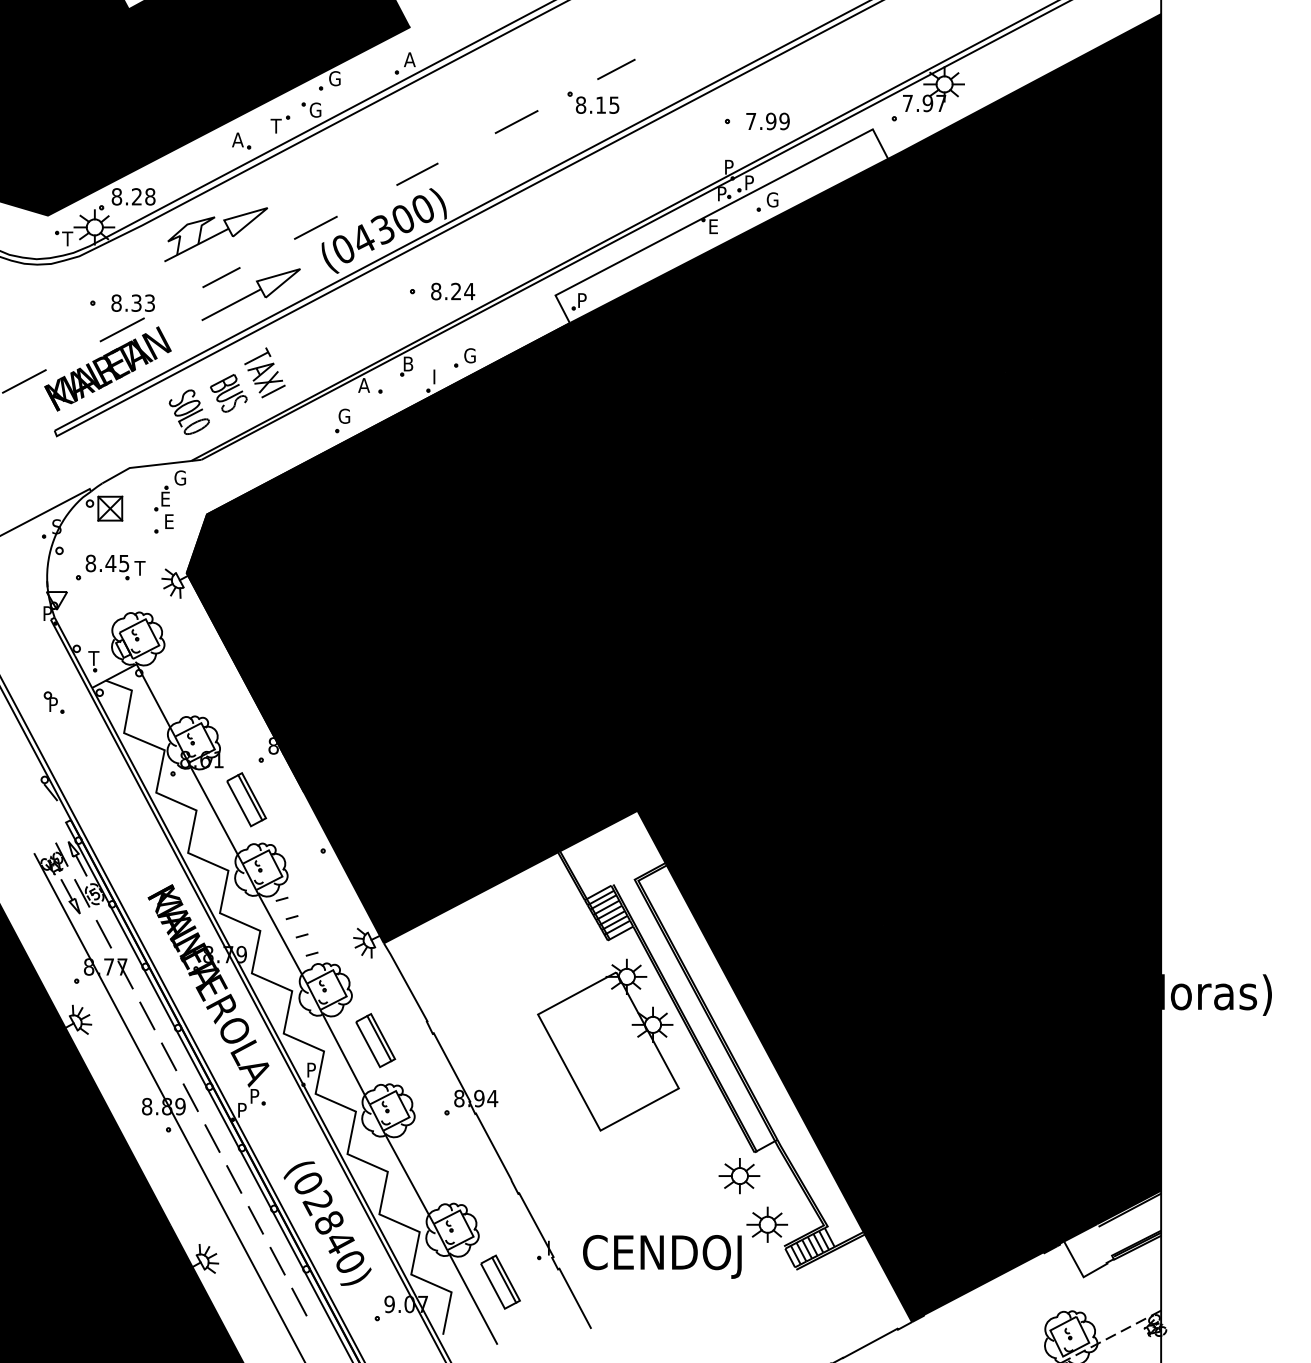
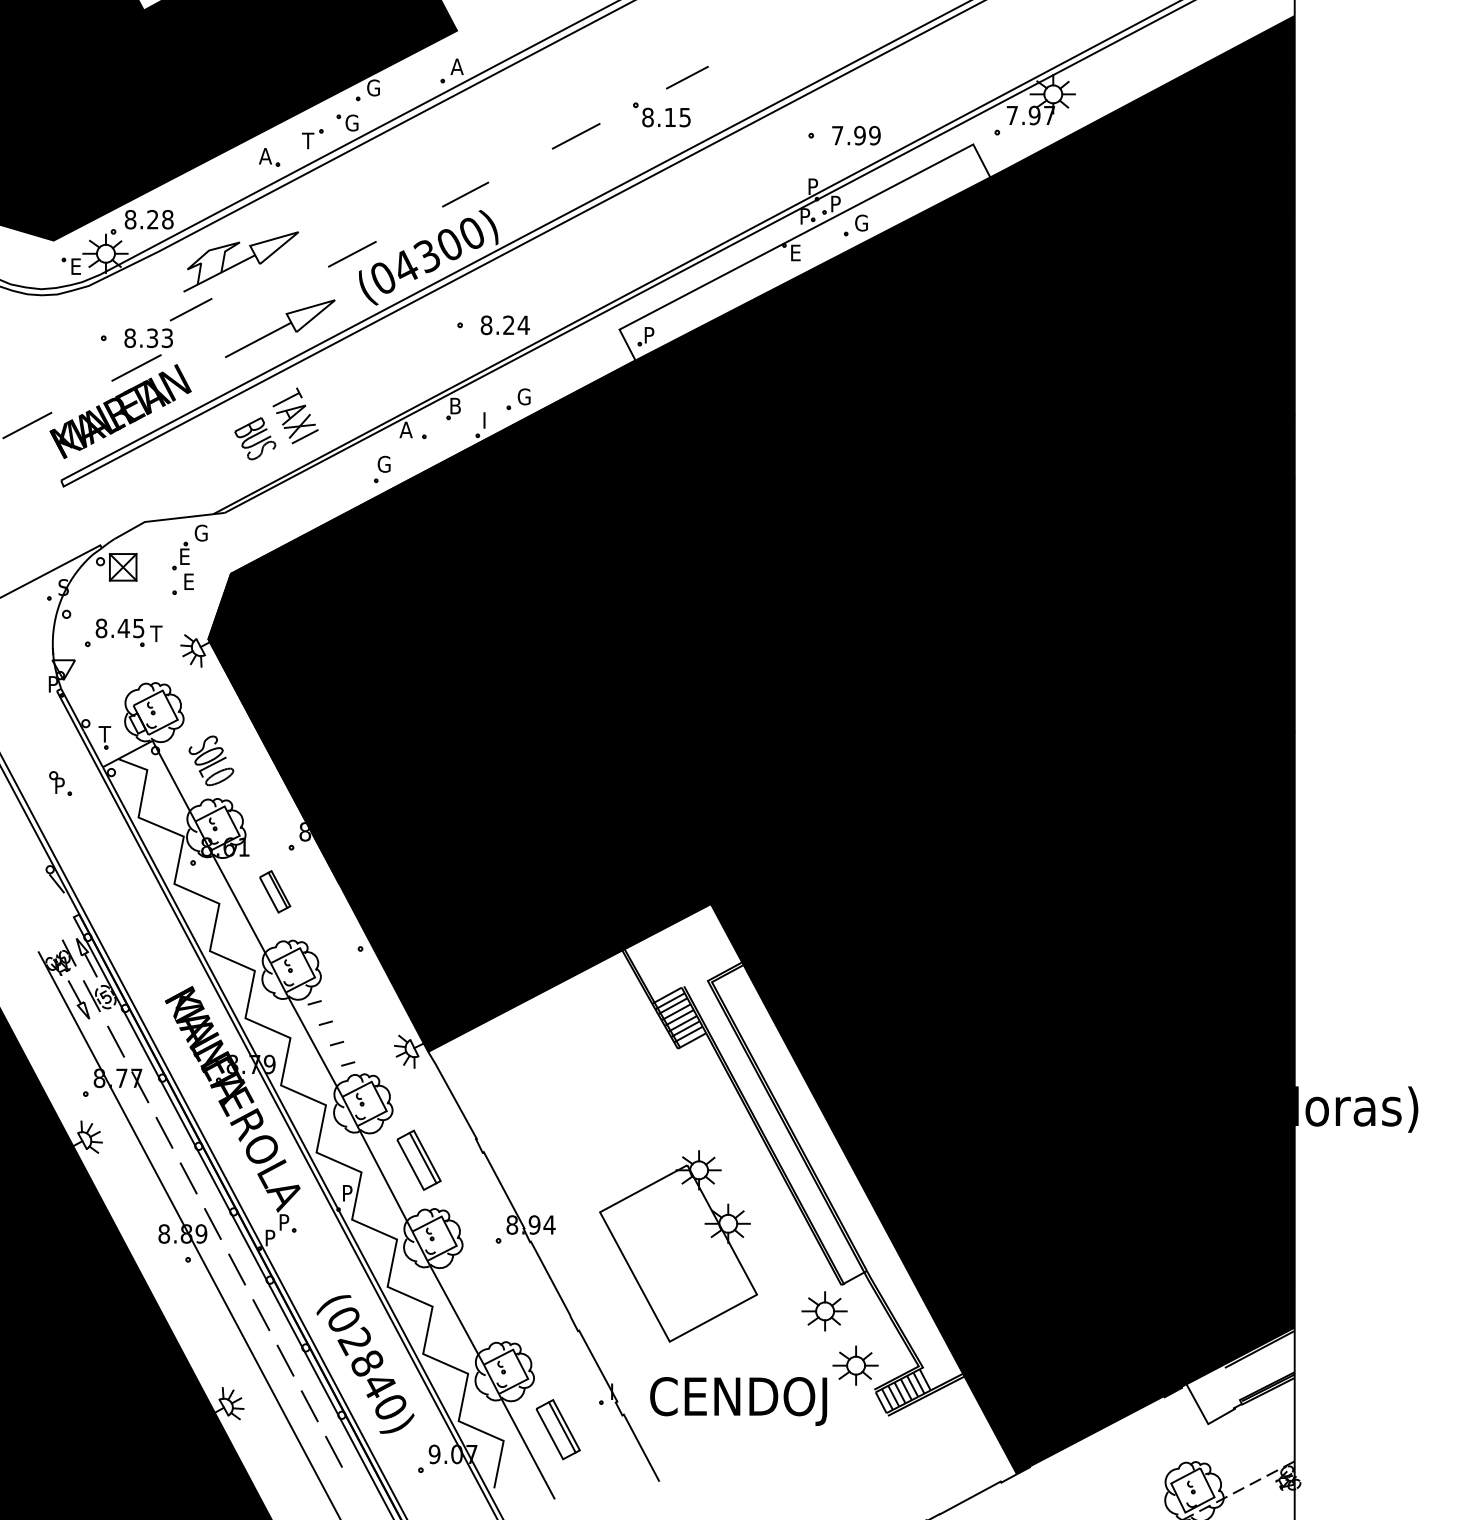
text: (67, 238) -> (75, 266), T -> E
line: (220, 277) -> (190, 309), moved
part: (189, 411) -> (211, 760), moved
part: (246, 799) -> (274, 891), size x0.7
part: (608, 1045) -> (678, 1246), moved

